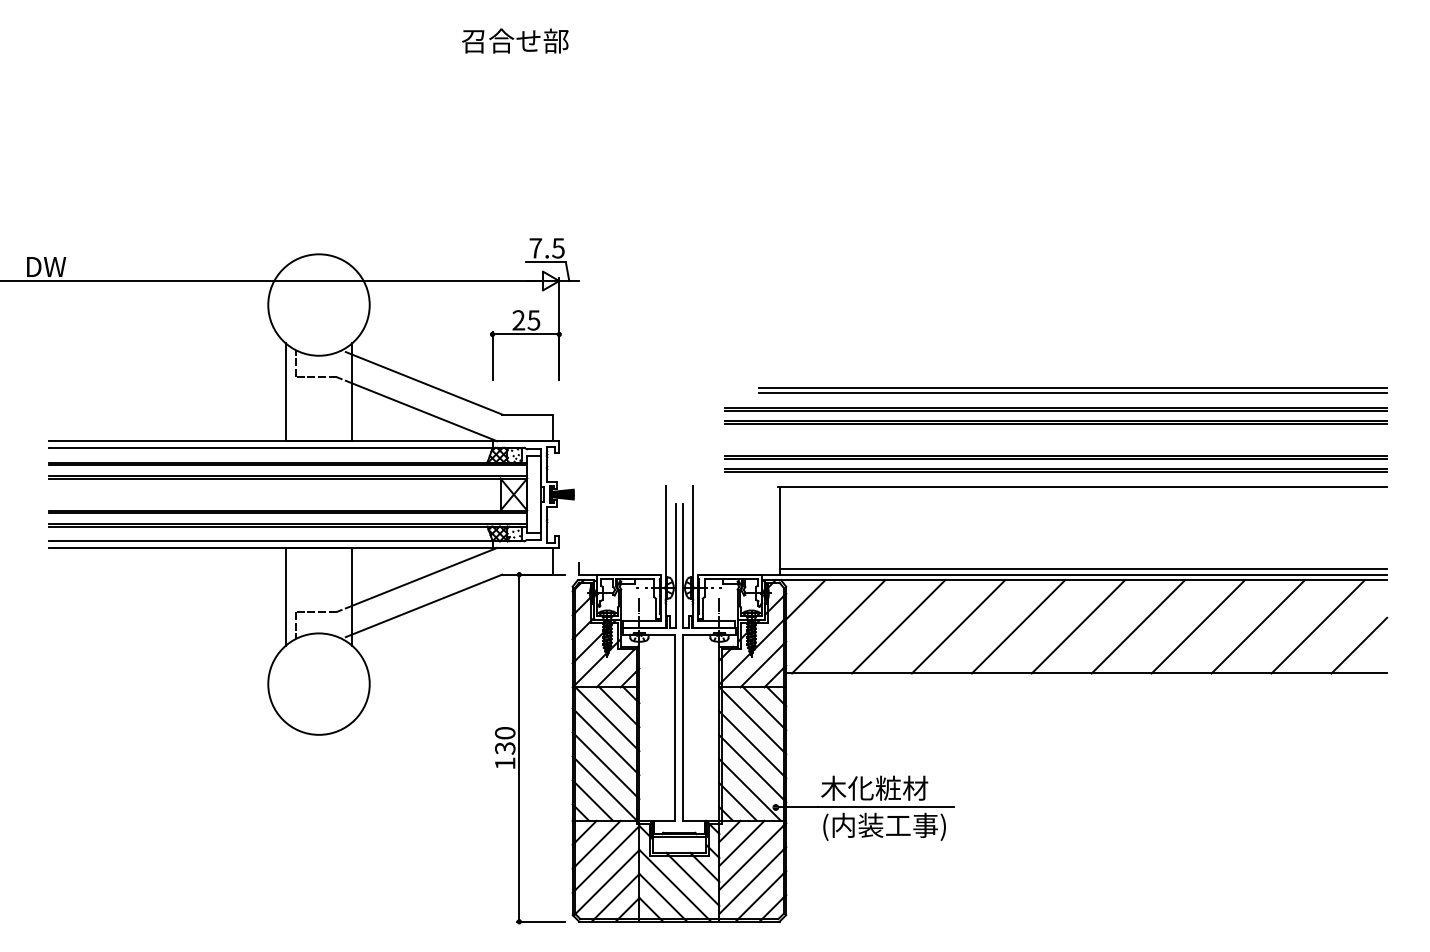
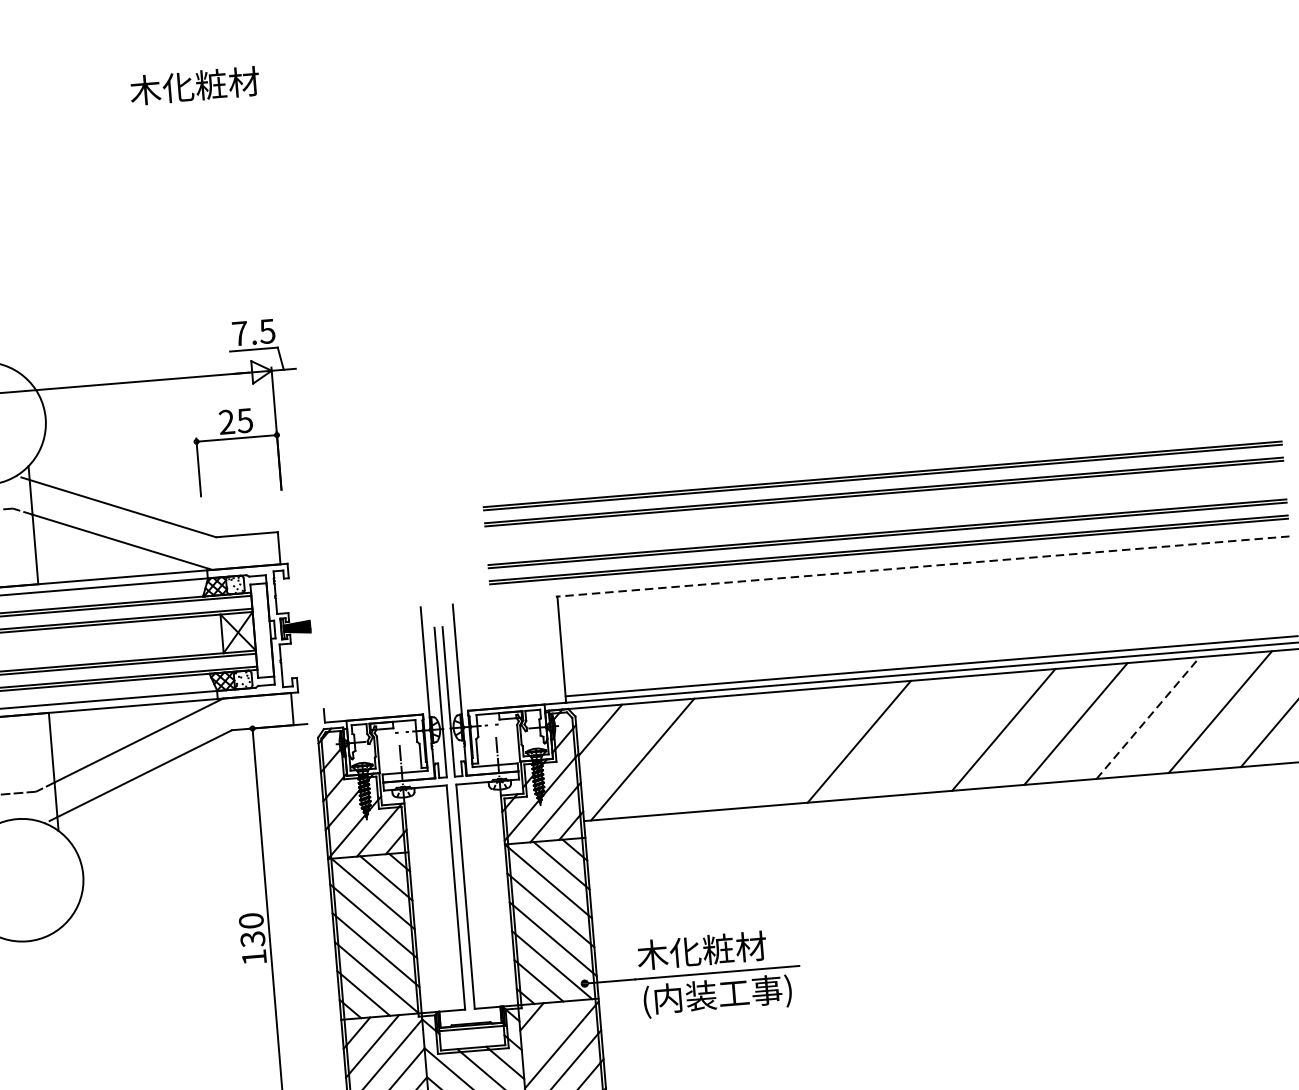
text: (514, 40) -> (193, 85), 召合せ部 -> 木化粧材
part: (1072, 390) -> (900, 451), removed
line: (1082, 486) -> (922, 566), solid -> dashed
line: (898, 626) -> (714, 753), removed
line: (958, 626) -> (786, 747), removed
line: (1078, 626) -> (931, 735), removed
line: (1258, 626) -> (1148, 717), solid -> dashed
line: (741, 842) -> (546, 1029), removed

